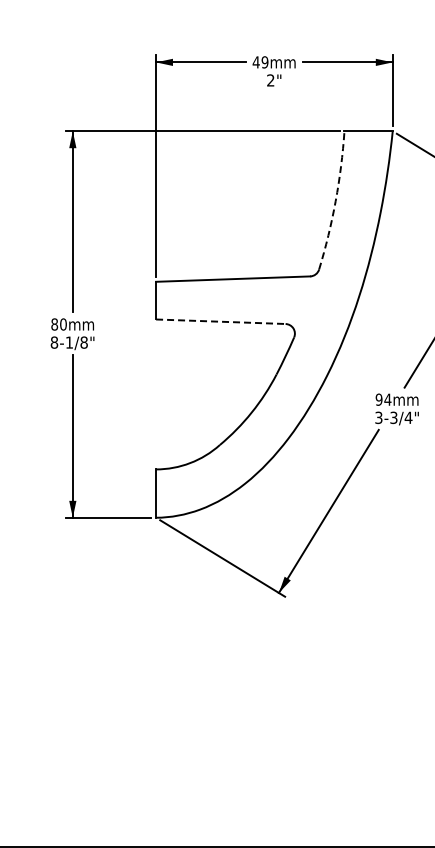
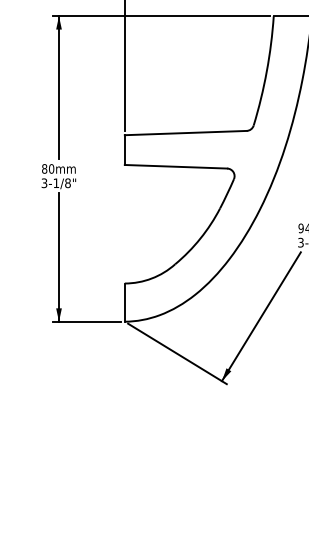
arc: (335, 201) -> (266, 71), dashed -> solid
line: (220, 321) -> (175, 166), dashed -> solid
text: (54, 342) -> (44, 183), 8-1/8" -> 3-1/8"

